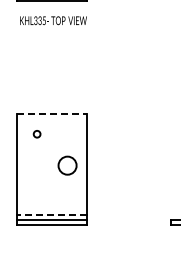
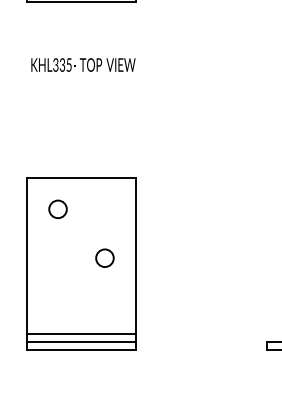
text: (53, 20) -> (83, 64), moved
line: (52, 114) -> (81, 178), dashed -> solid
circle: (36, 133) -> (56, 207), size x1.67
circle: (66, 165) -> (103, 257), size x0.62
line: (51, 214) -> (80, 334), dashed -> solid

